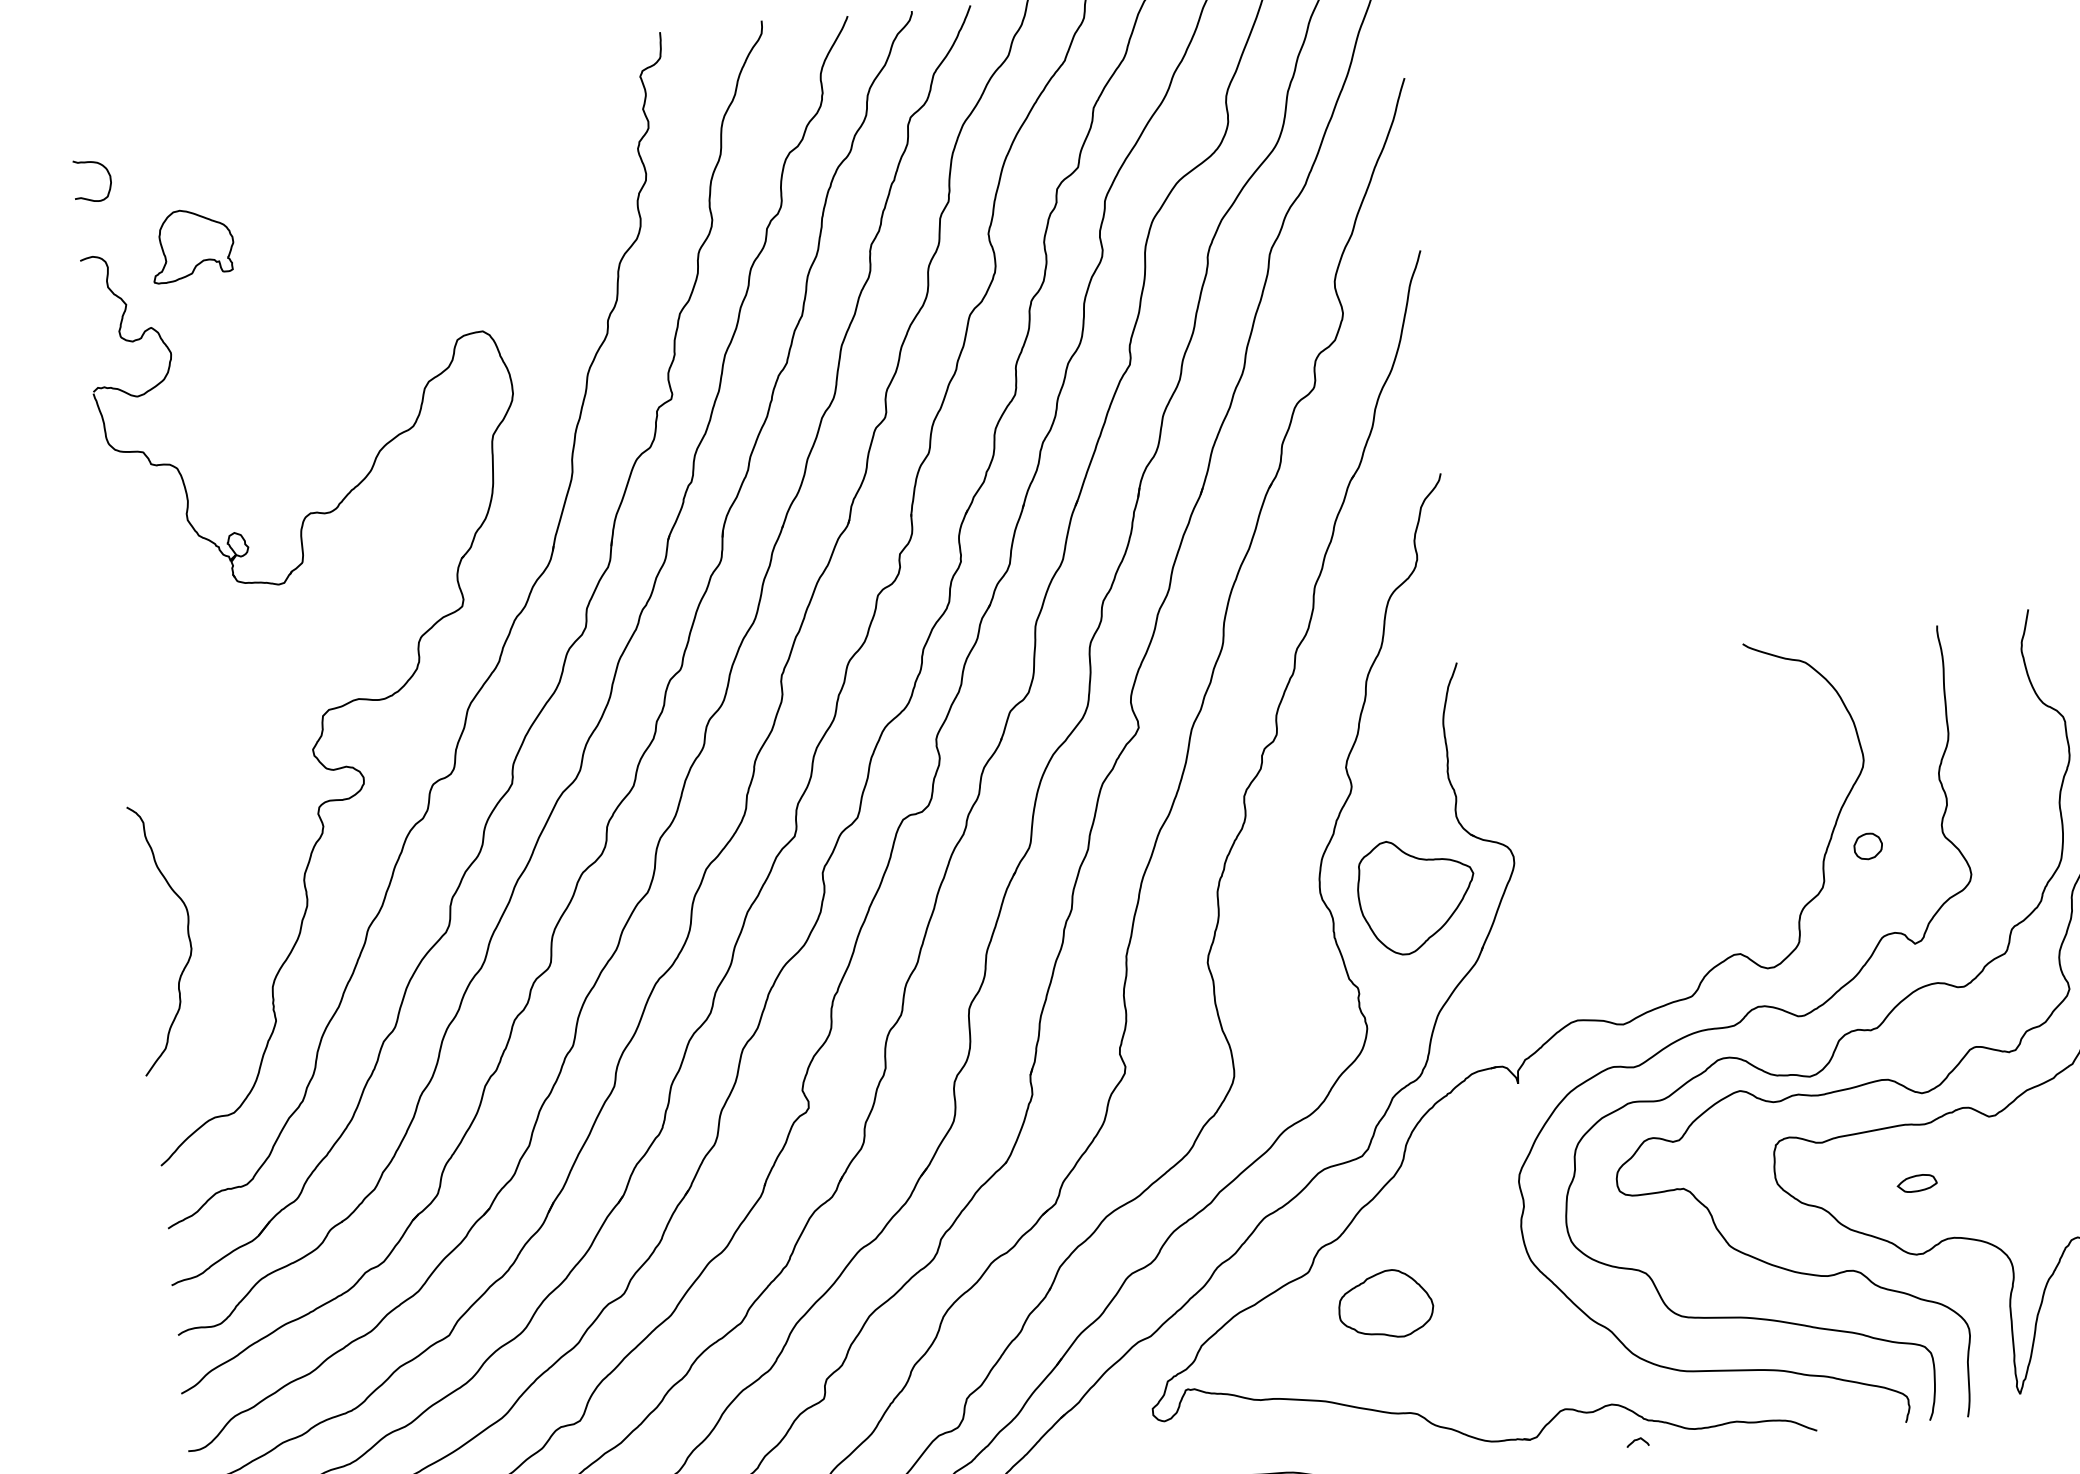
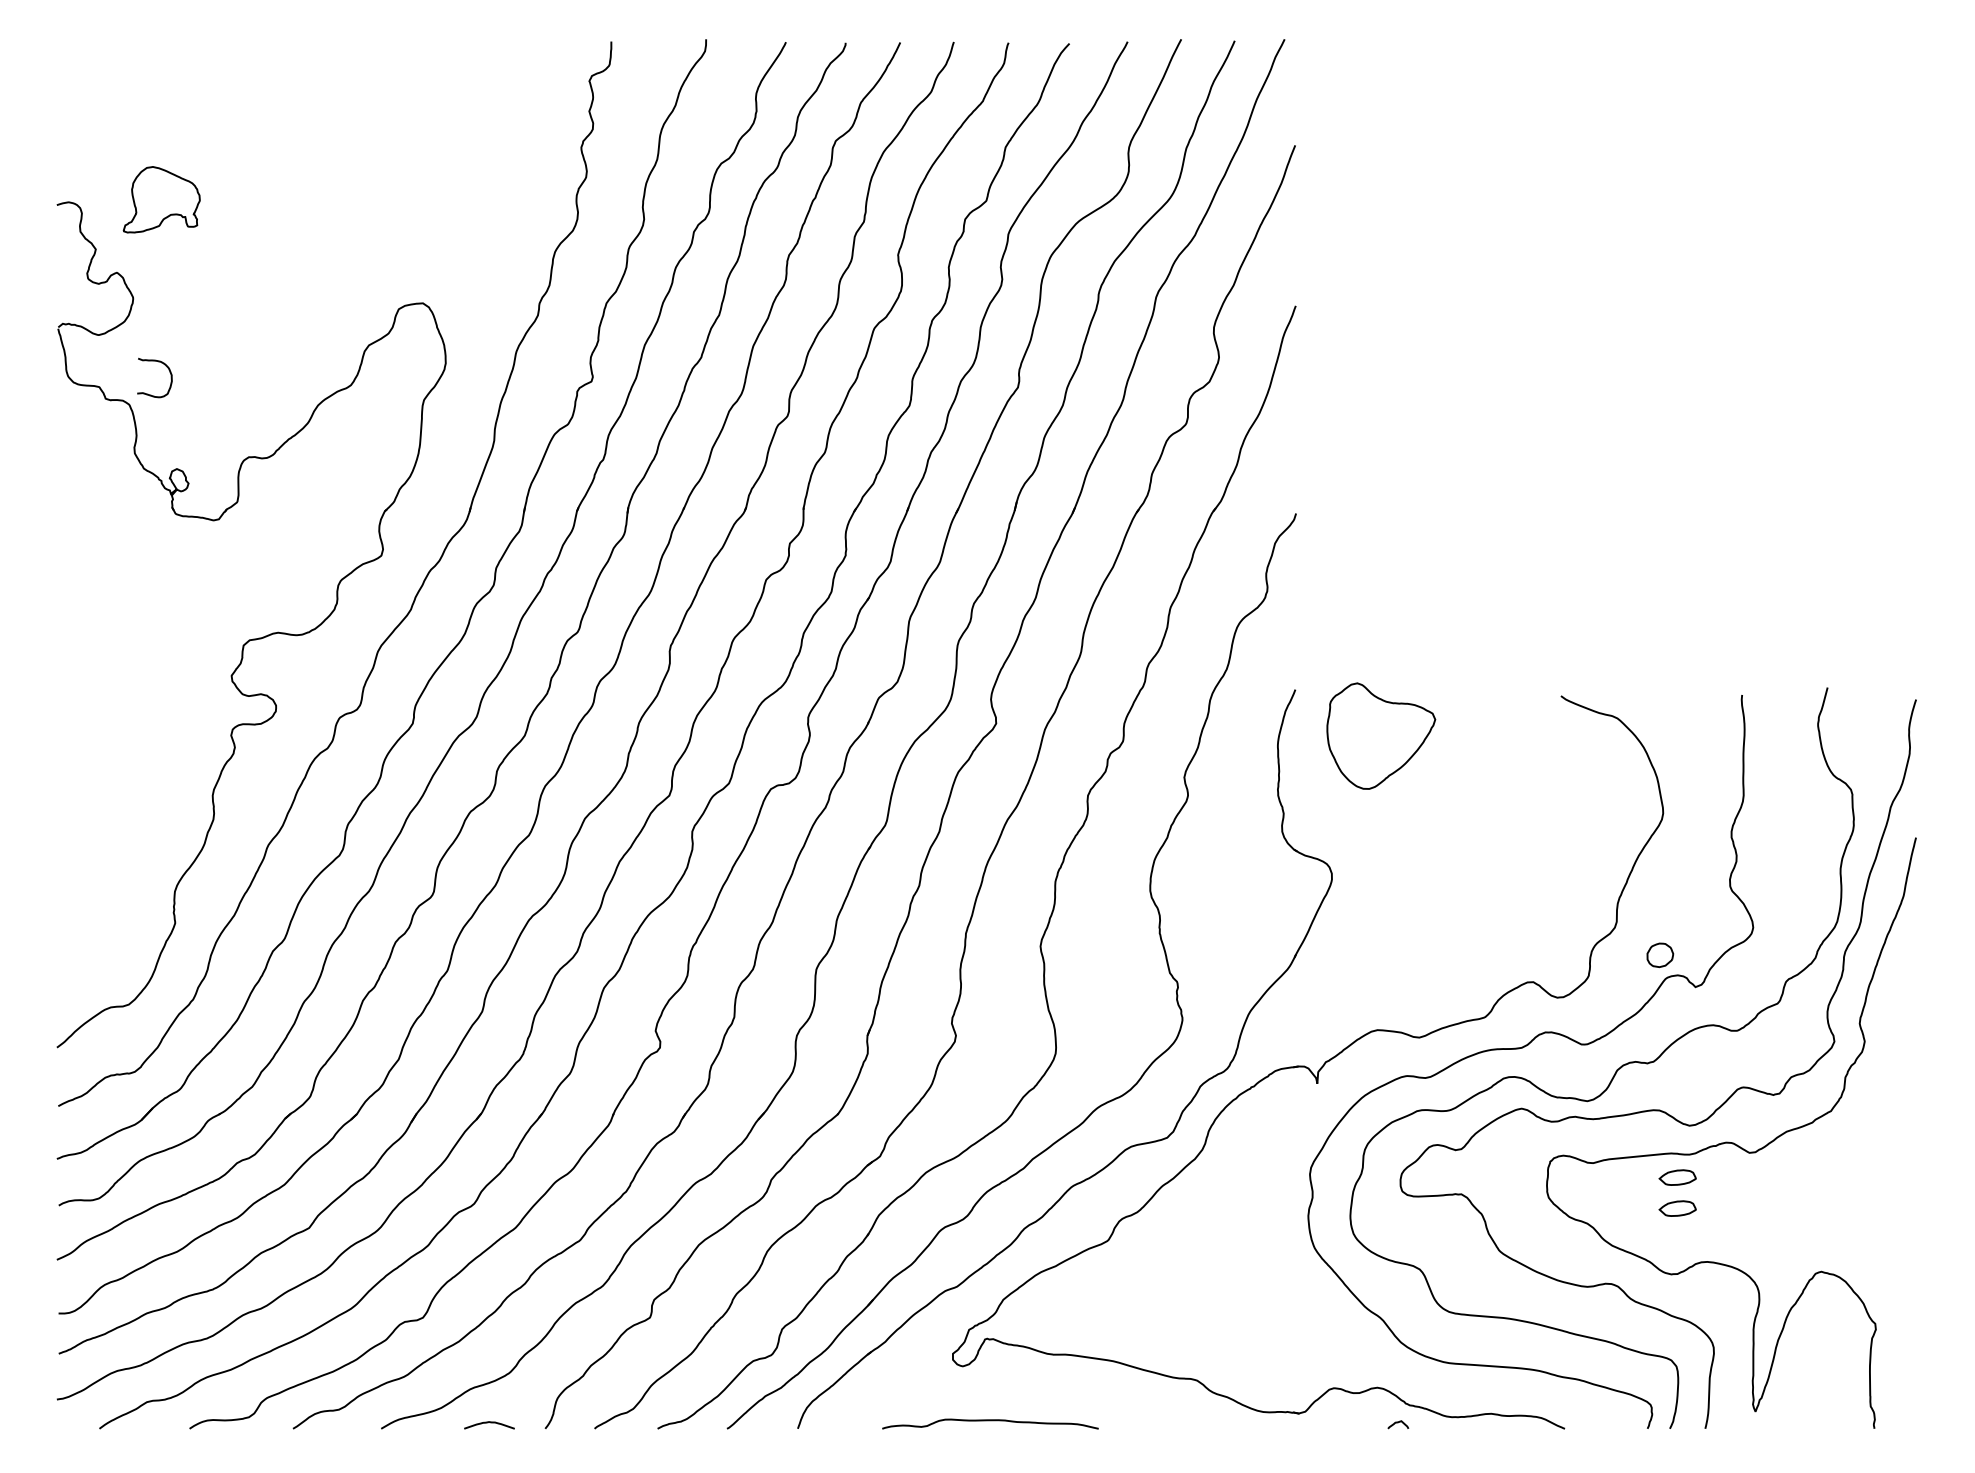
curve: (94, 163) -> (158, 362), moved
part: (1868, 845) -> (1660, 954), moved
part: (1417, 895) -> (1381, 735), moved
curve: (187, 937) -> (100, 838), removed
part: (1913, 1150) -> (1677, 1177), added
part: (1385, 1304) -> (1176, 1276), removed

